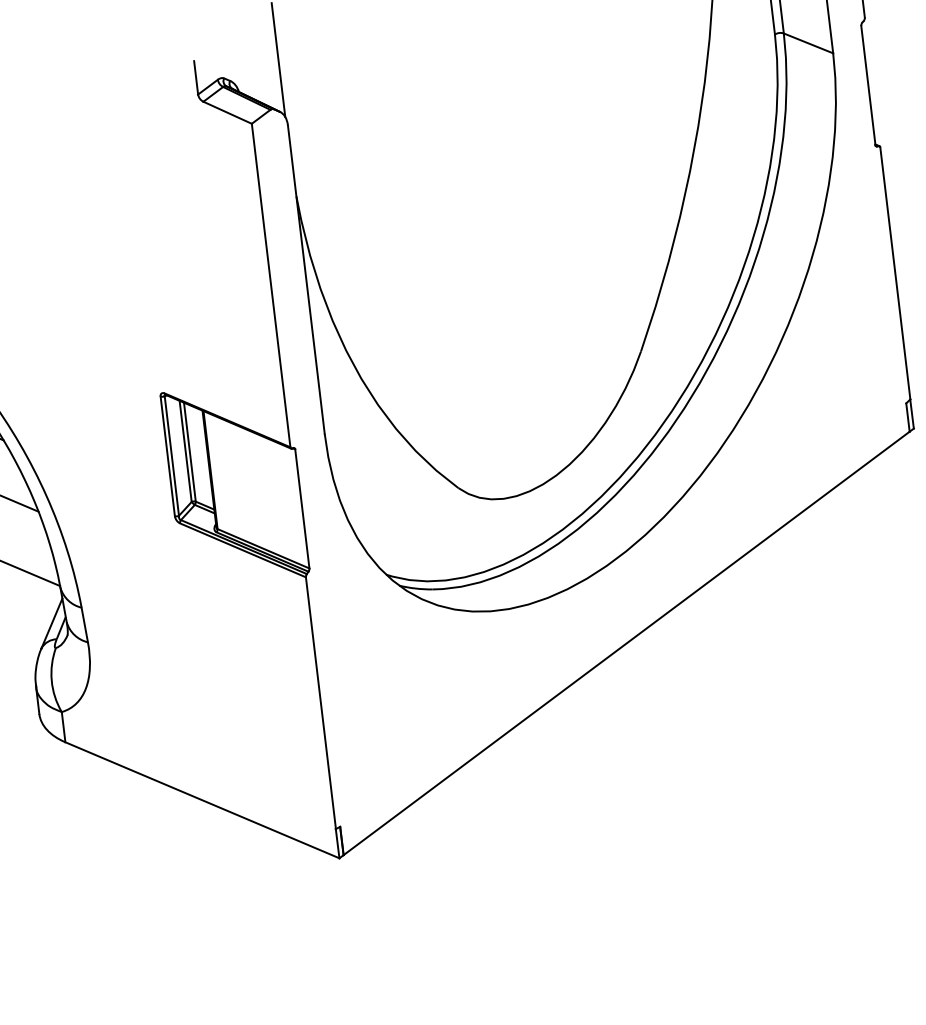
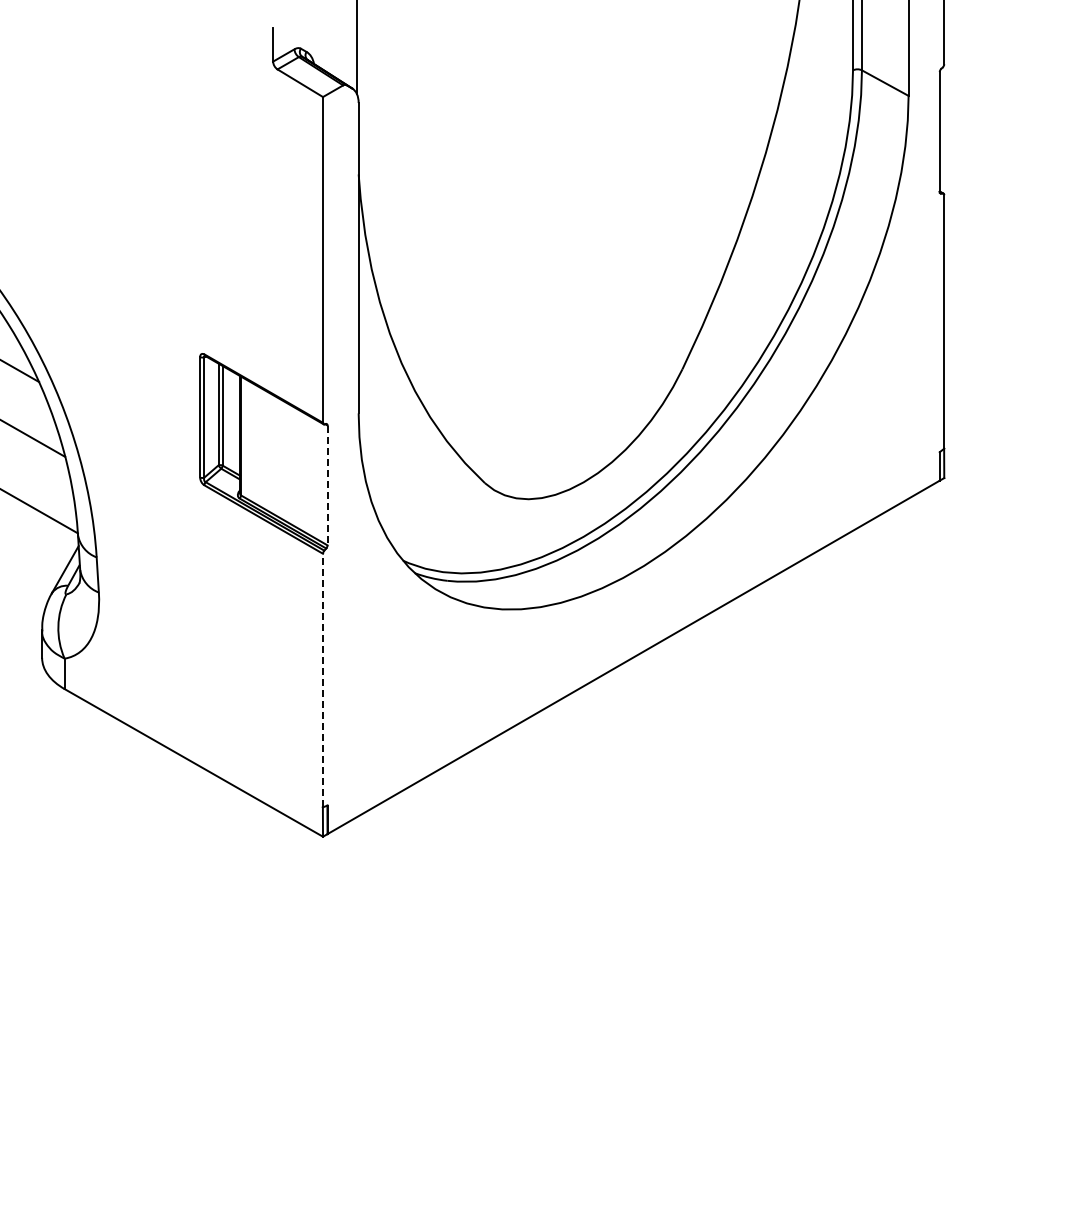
line: (302, 508) -> (327, 485), solid -> dashed
line: (321, 703) -> (323, 680), solid -> dashed

